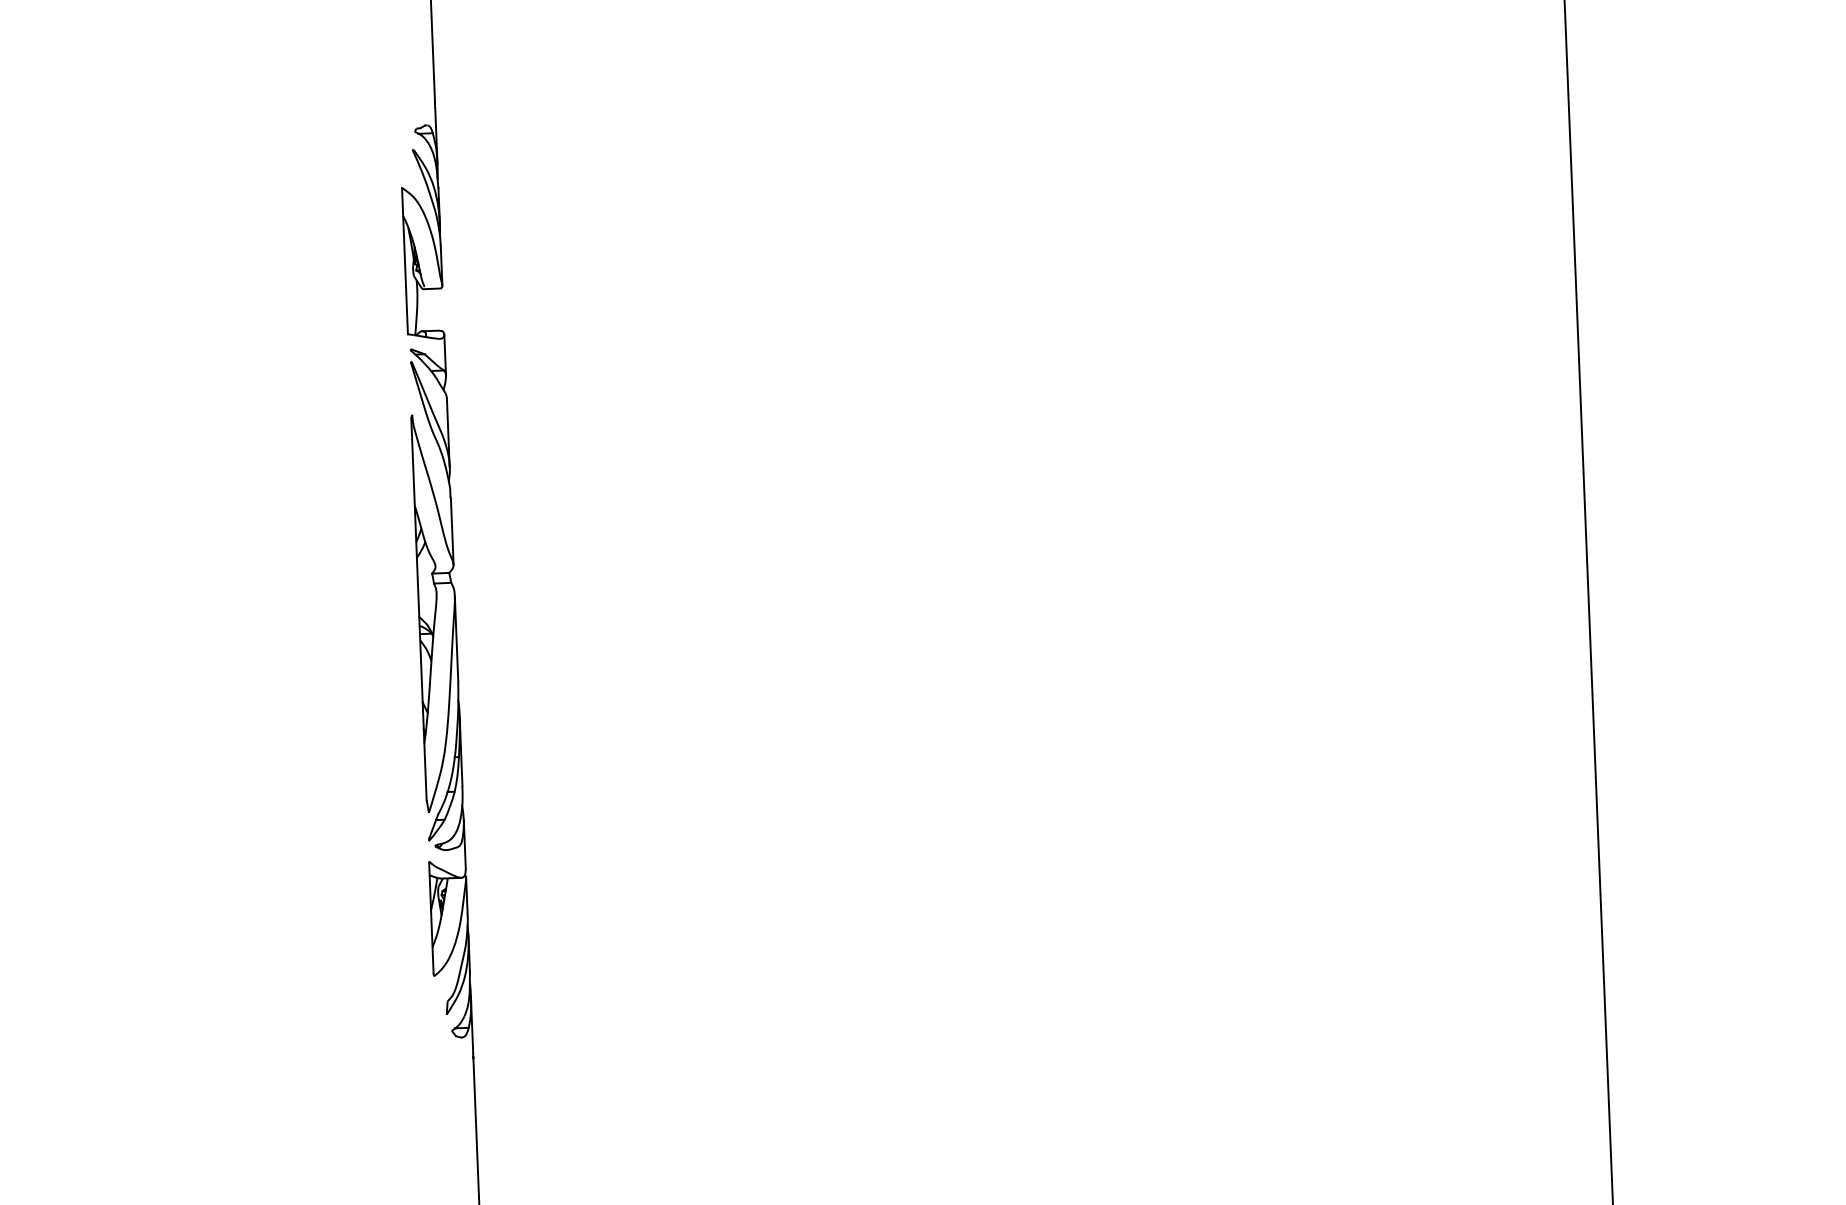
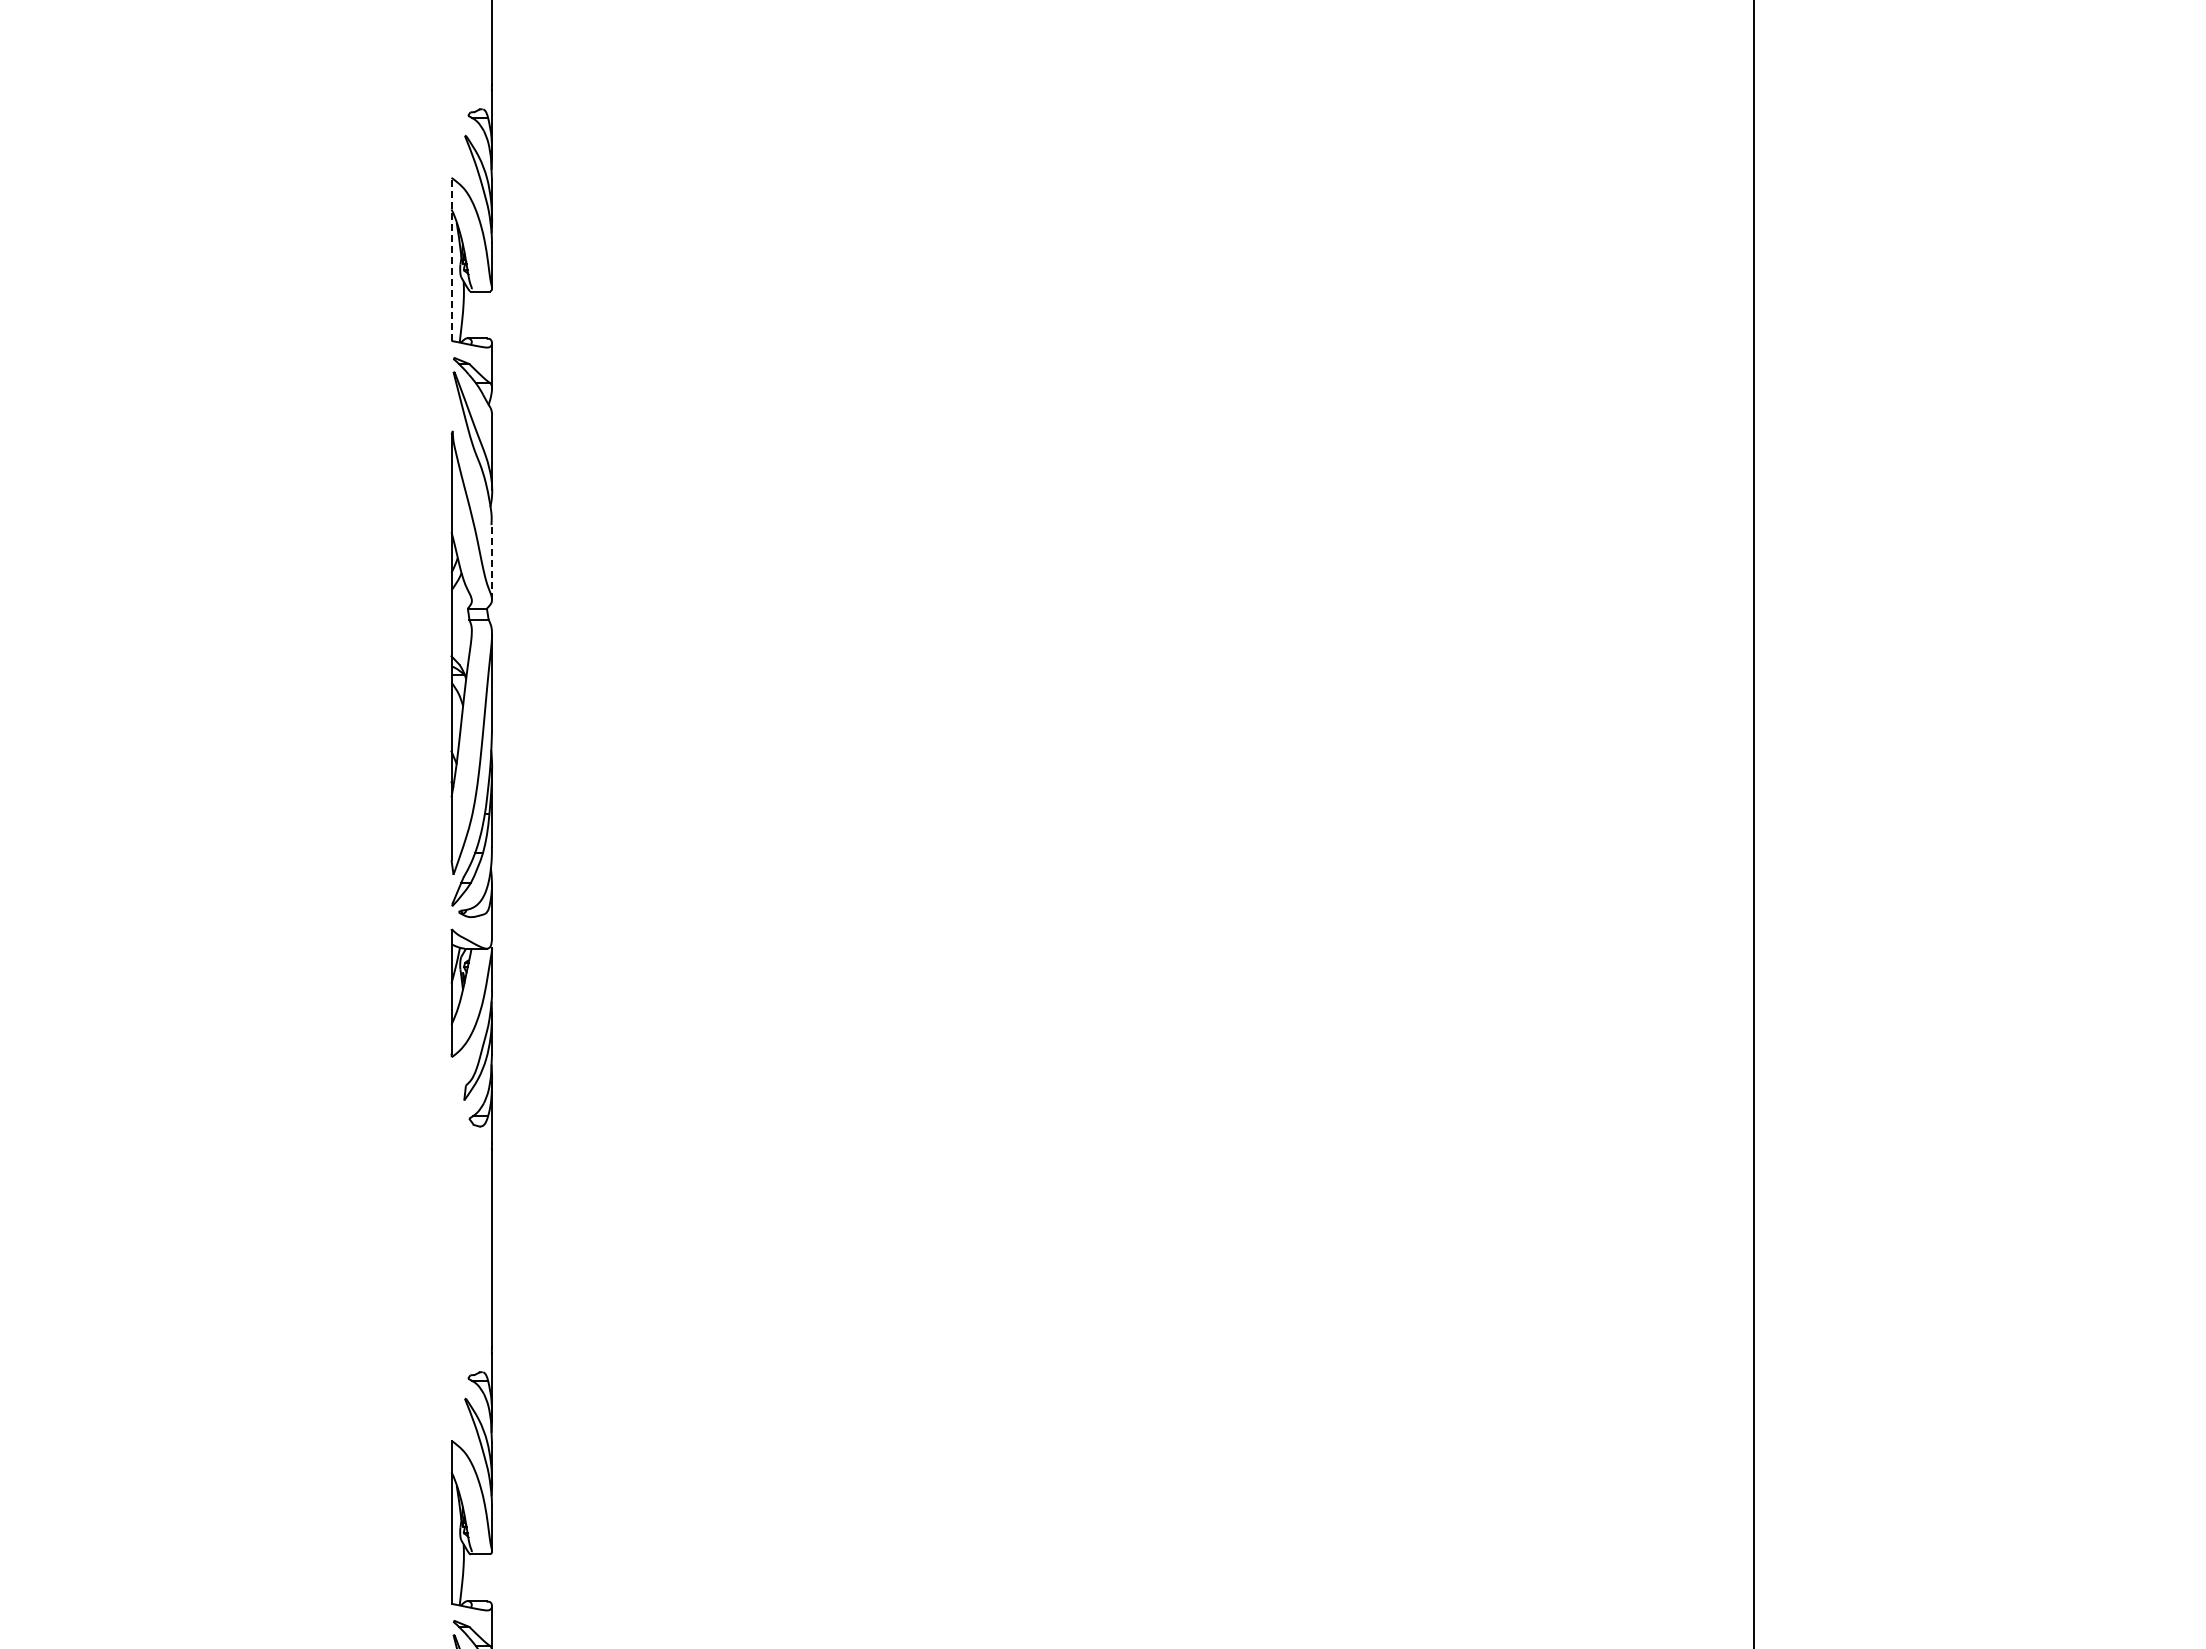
line: (404, 261) -> (451, 259), solid -> dashed
line: (452, 530) -> (492, 561), solid -> dashed

